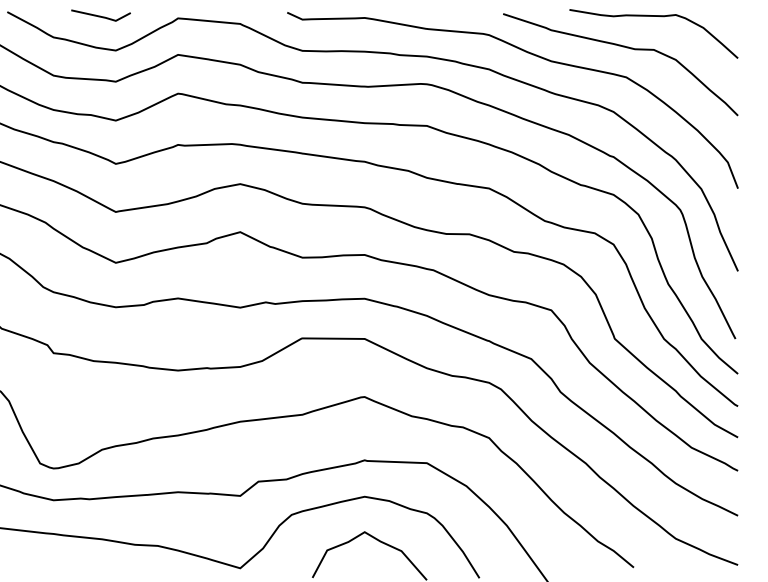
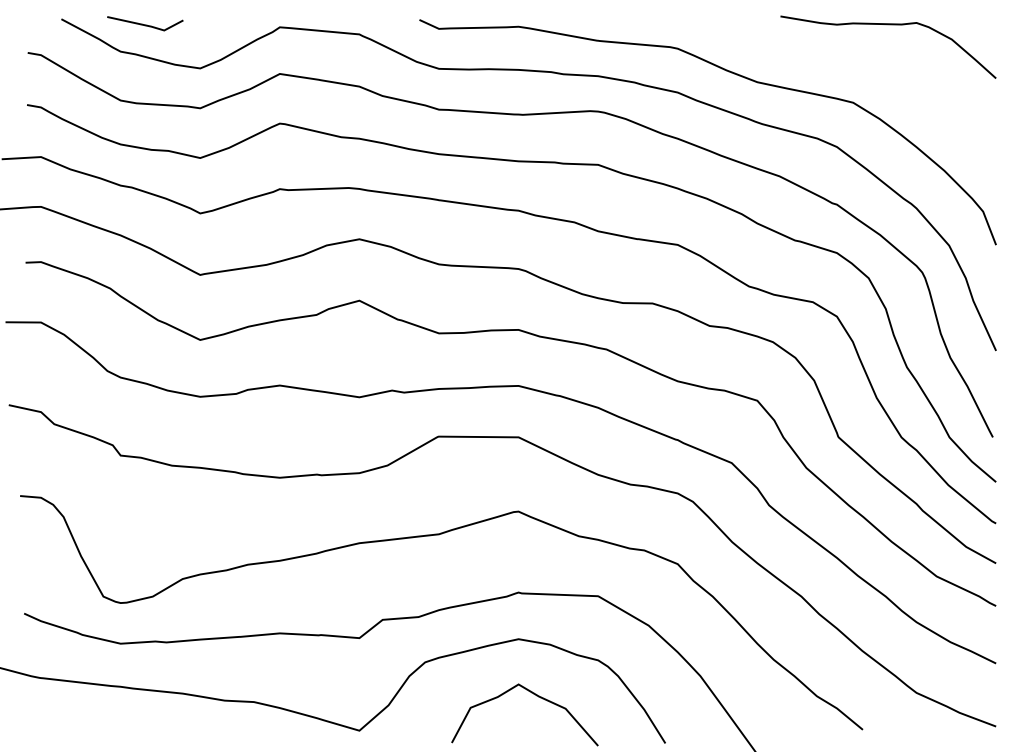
line: (101, 16) -> (145, 24), moved
curve: (624, 47) -> (850, 64), removed

